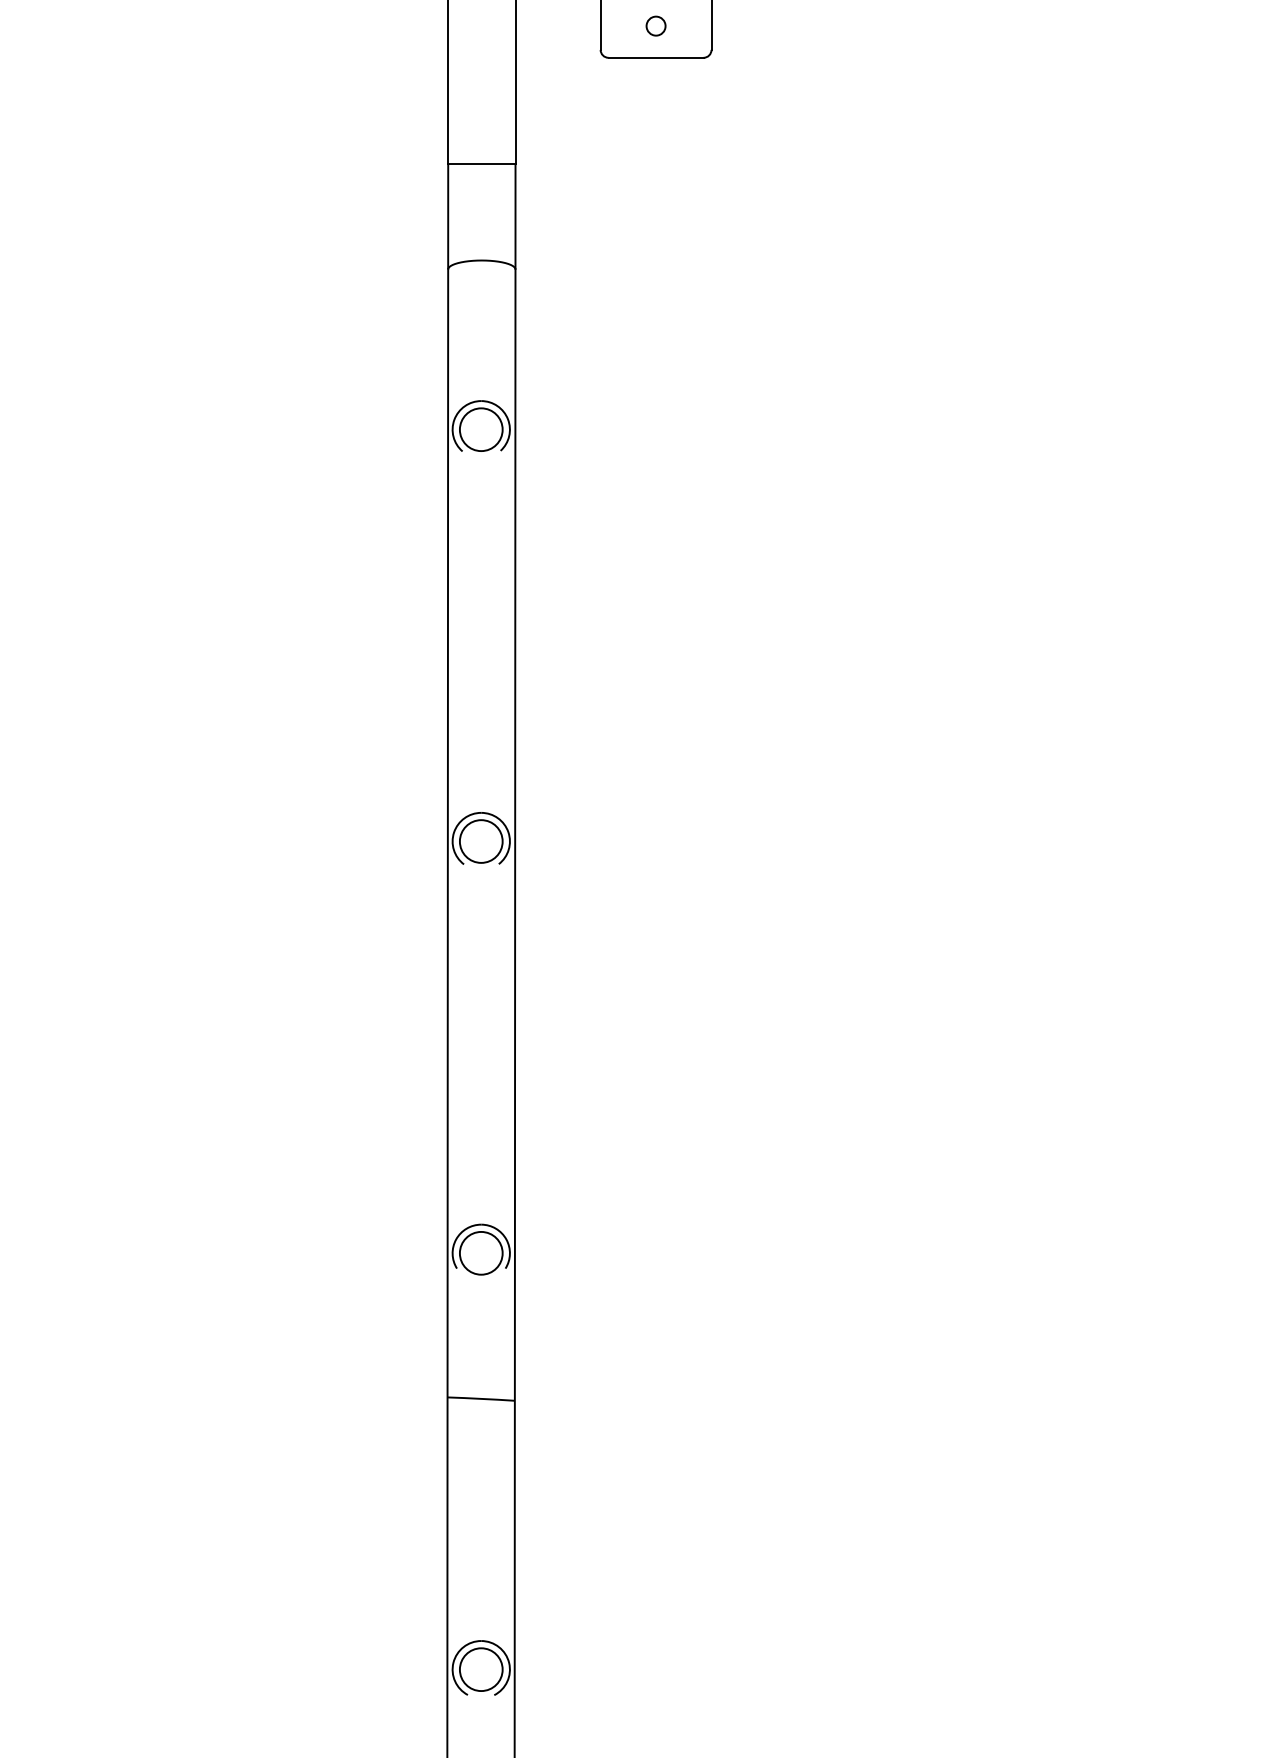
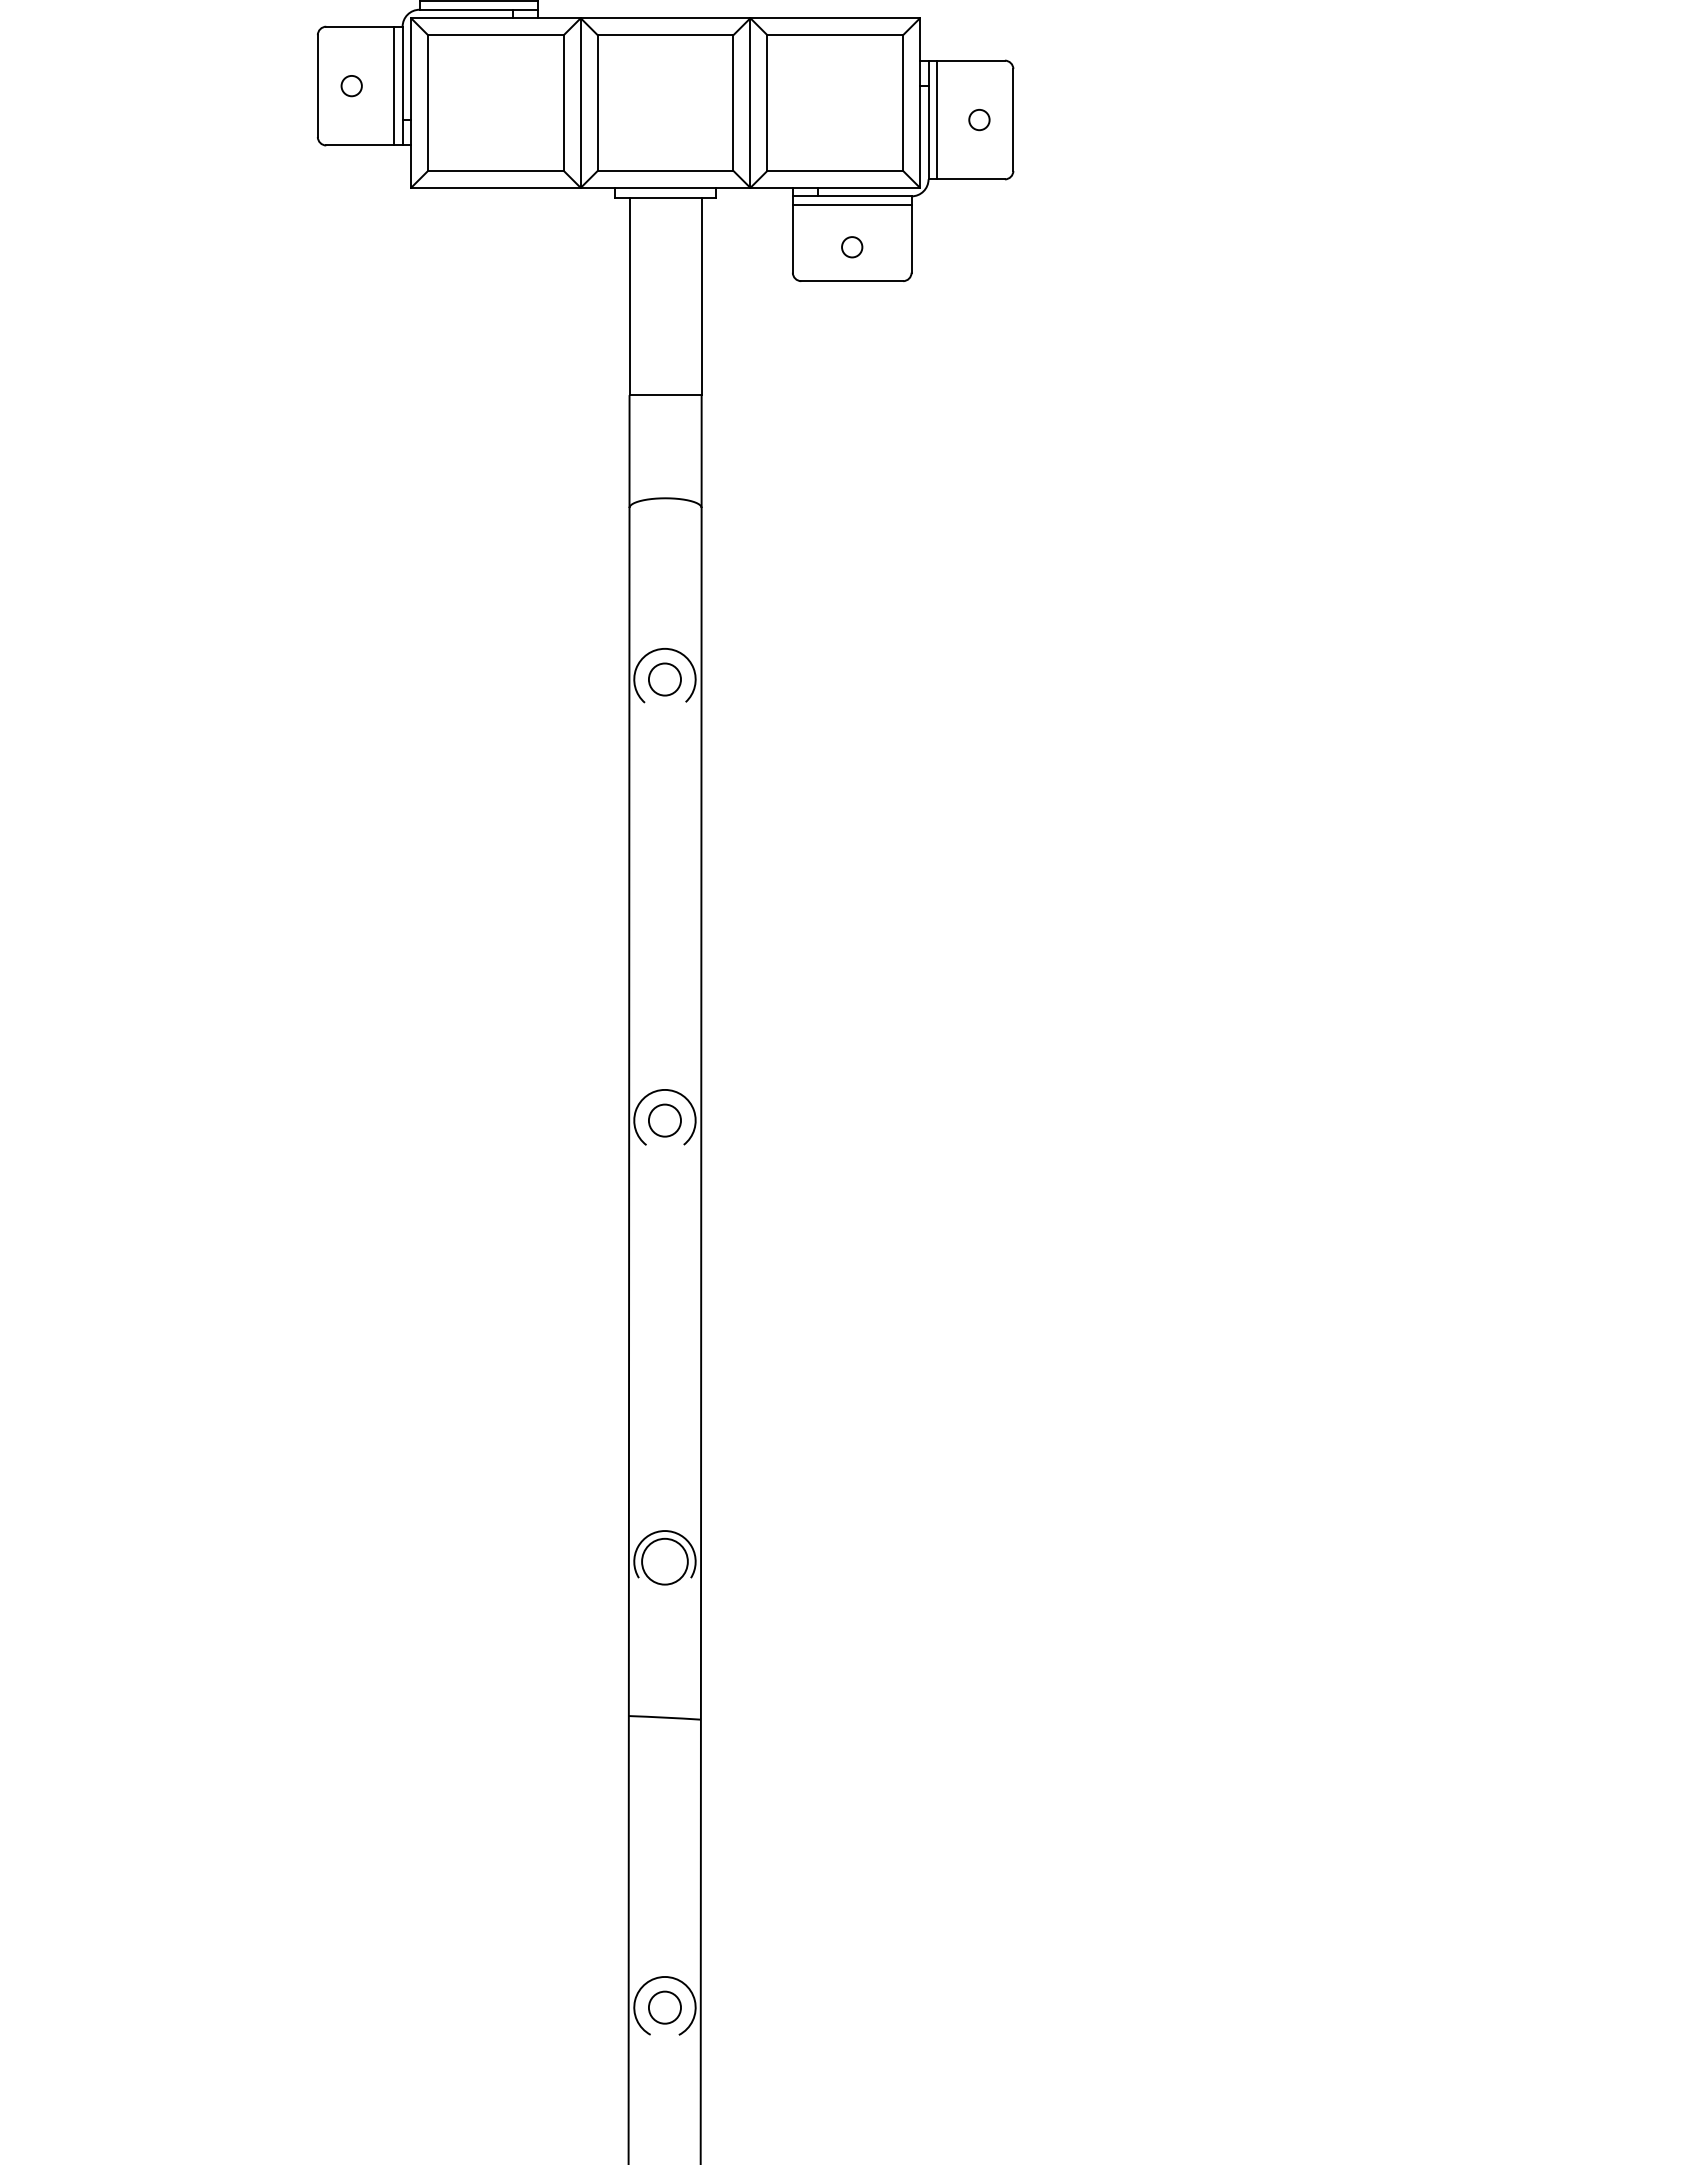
circle: (480, 429) -> (664, 679), size x0.7
circle: (480, 841) -> (664, 1120), size x0.7
circle: (480, 1669) -> (664, 2007), size x0.7

